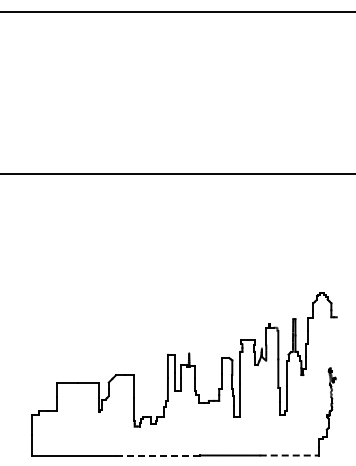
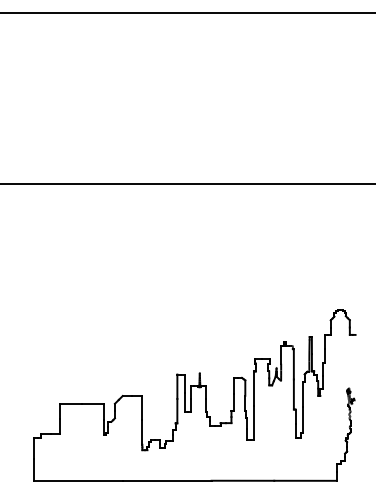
line: (158, 455) -> (167, 480), dashed -> solid
line: (289, 455) -> (305, 480), dashed -> solid

